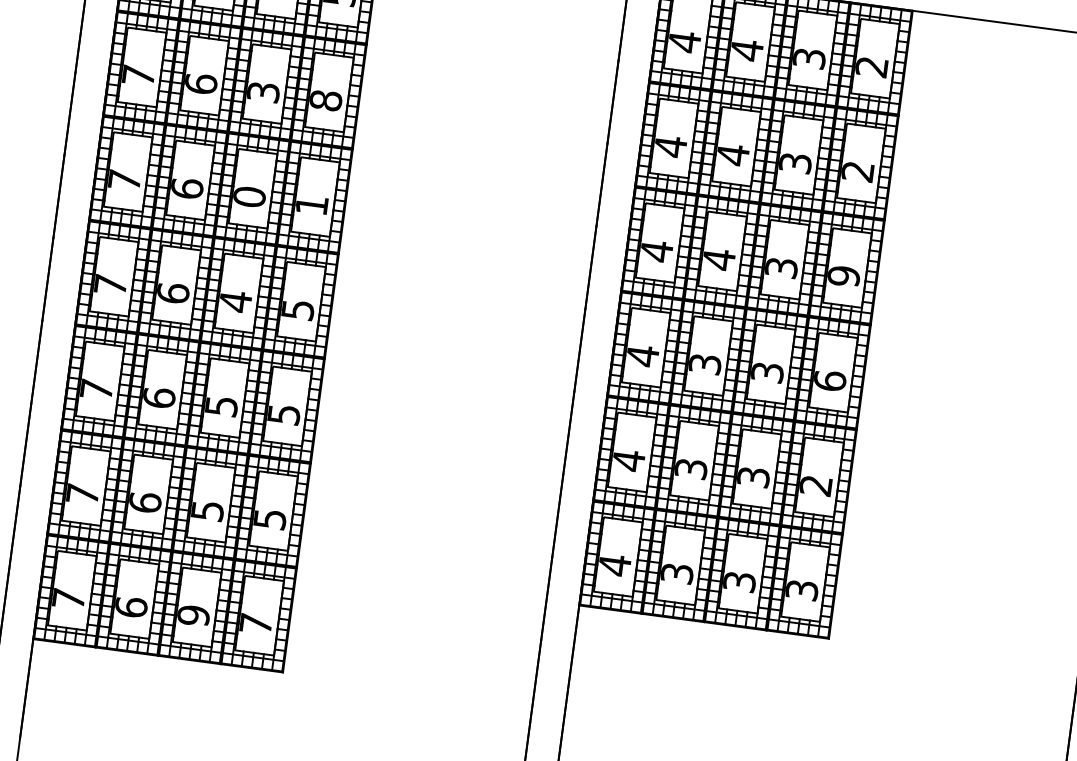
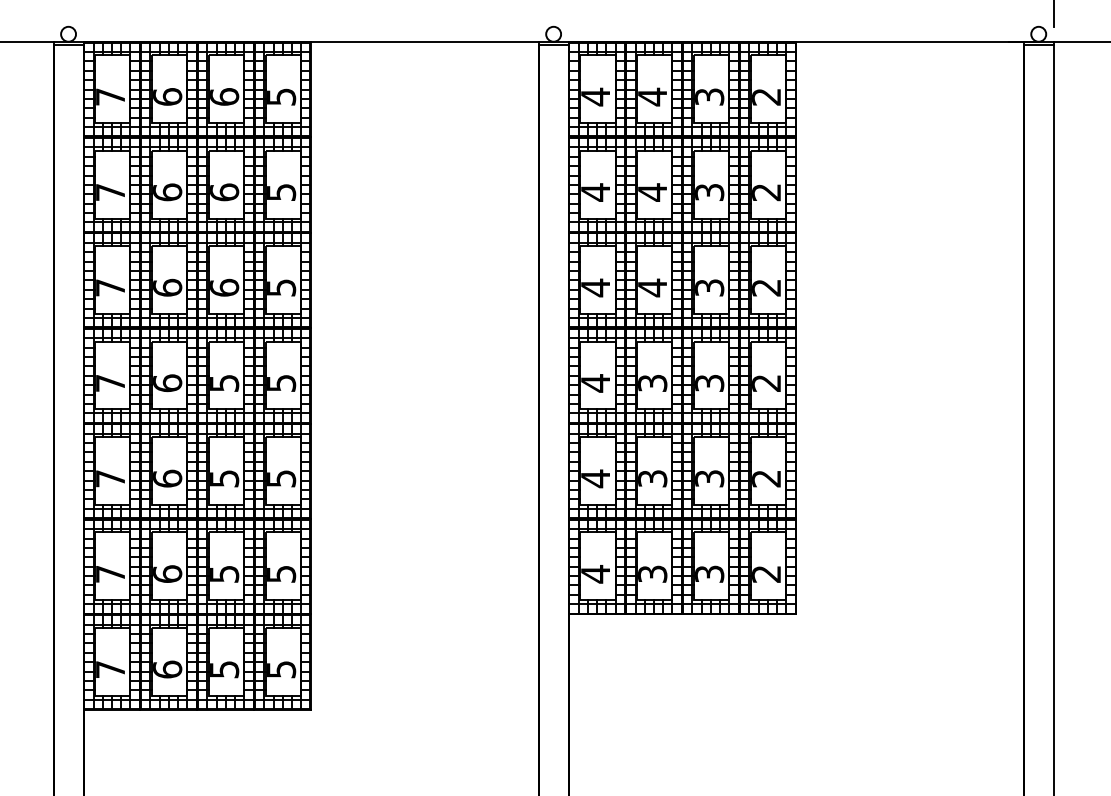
text: (263, 92) -> (224, 192), 3 -> 6
text: (326, 100) -> (281, 192), 8 -> 5
text: (249, 196) -> (224, 287), 0 -> 6
text: (312, 204) -> (281, 287), 1 -> 5
text: (844, 275) -> (766, 287), 9 -> 2
text: (235, 301) -> (224, 383), 4 -> 5
text: (830, 381) -> (766, 383), 6 -> 2
text: (802, 589) -> (766, 573), 3 -> 2
text: (193, 615) -> (224, 669), 9 -> 5
text: (256, 623) -> (281, 669), 7 -> 5

